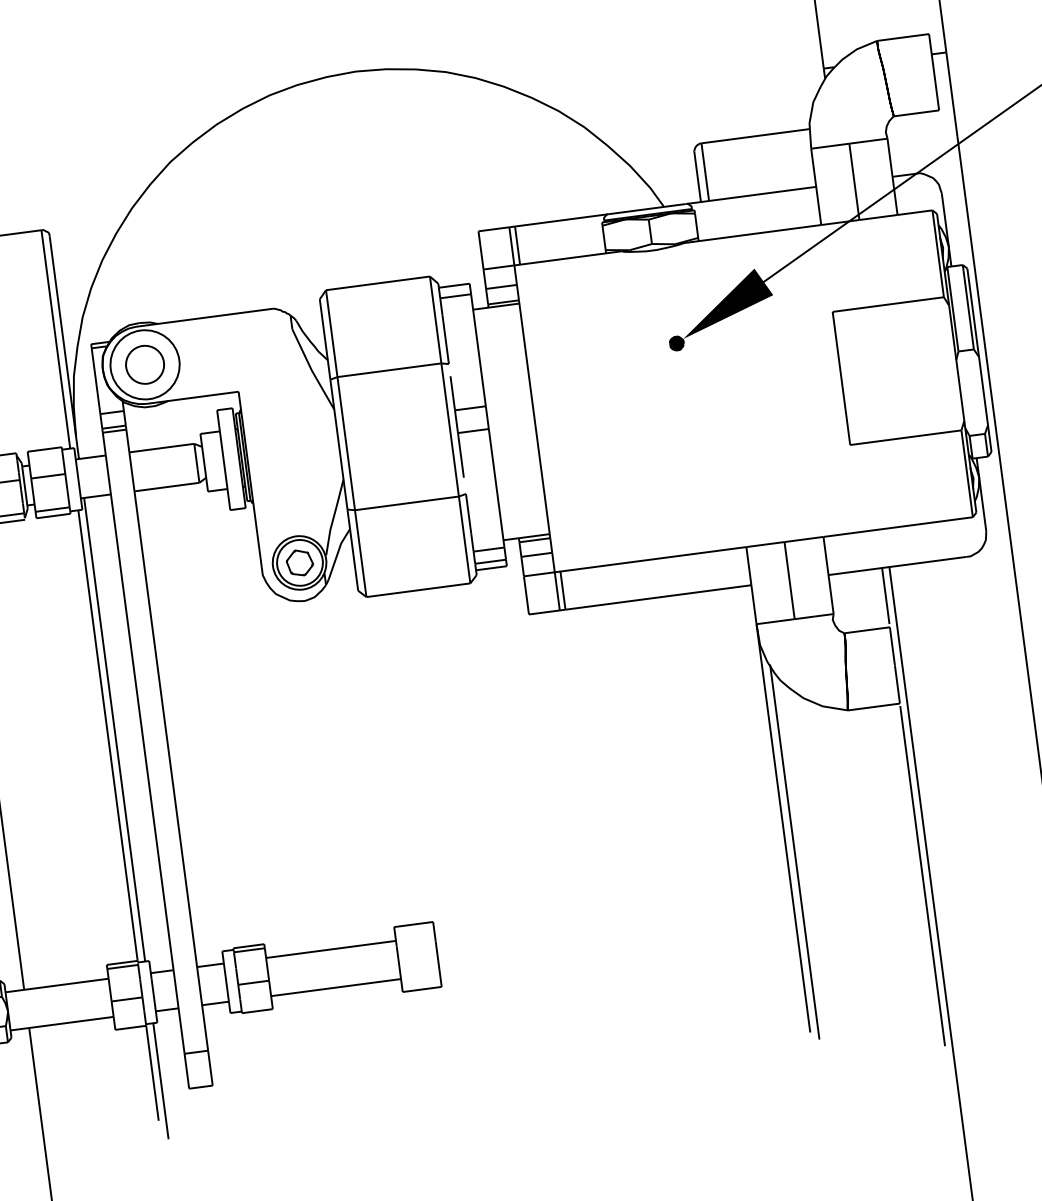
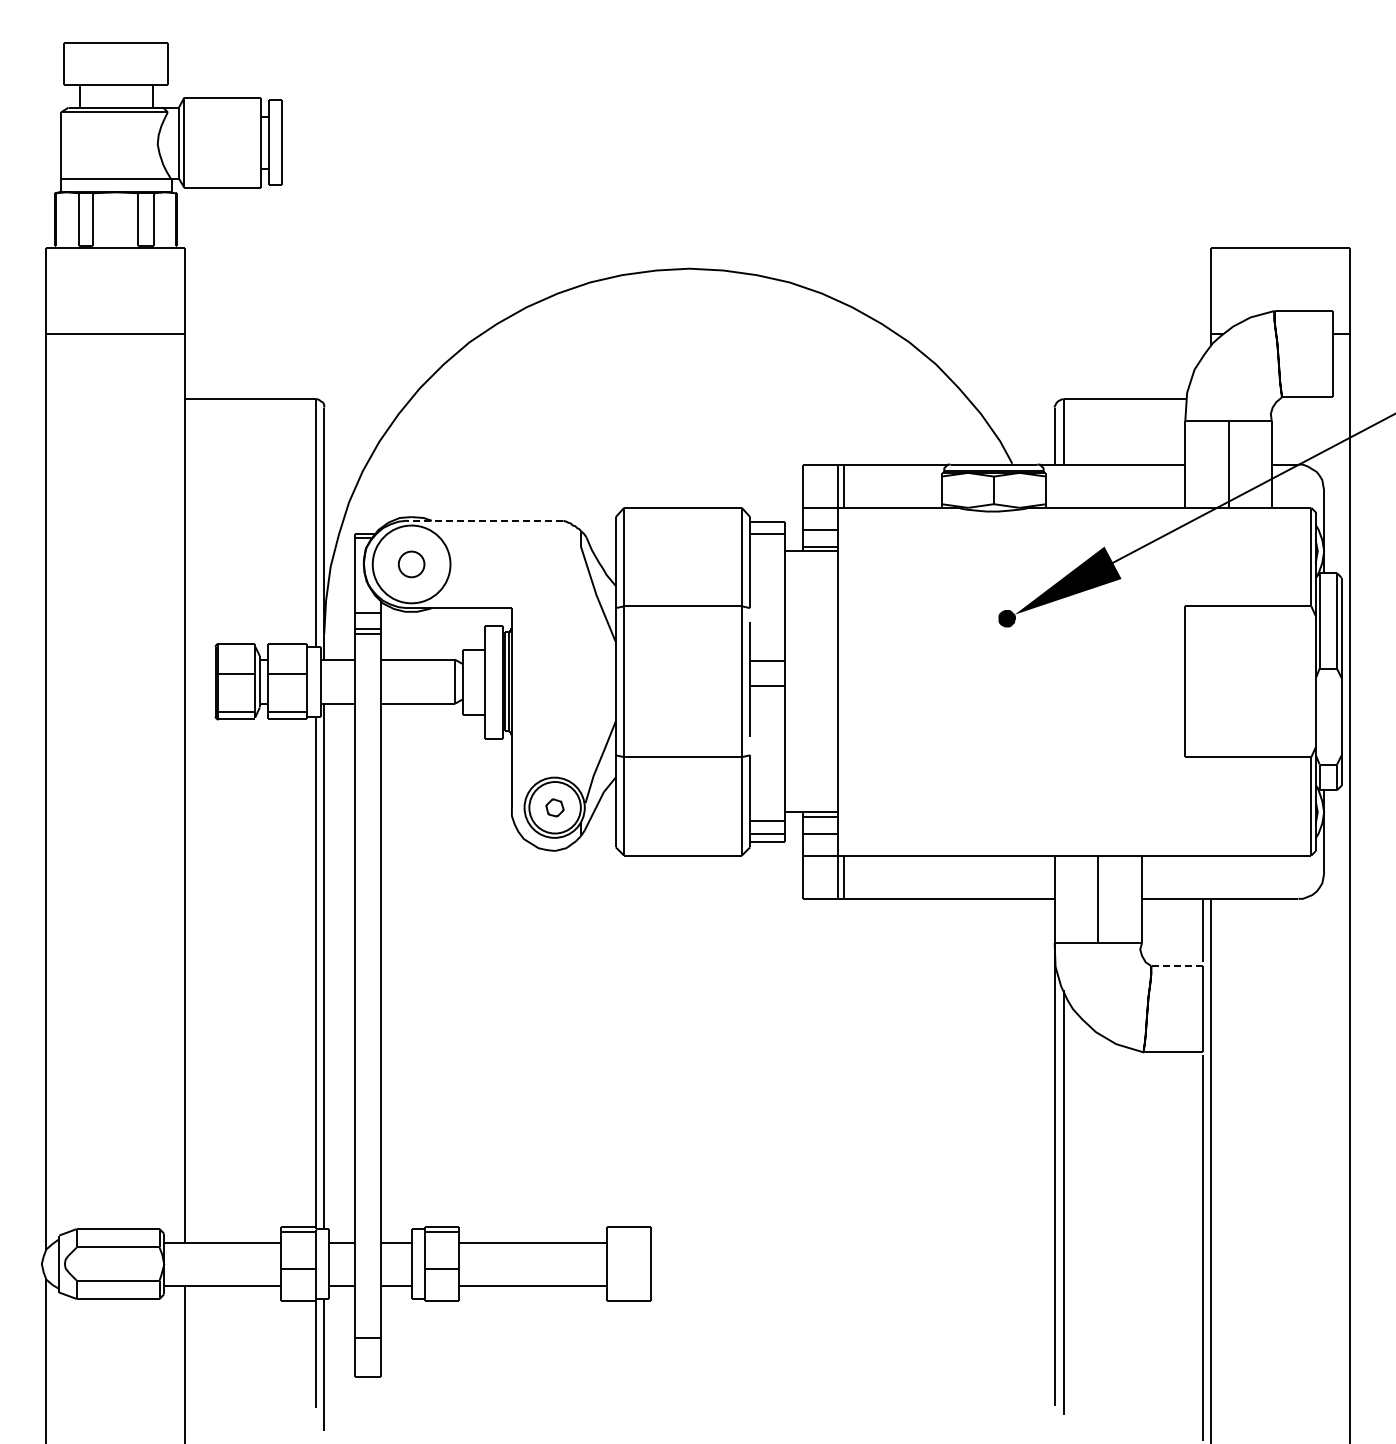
line: (204, 317) -> (484, 520), solid -> dashed
circle: (144, 364) -> (411, 564), size x0.6
part: (299, 562) -> (554, 807), size x0.6
line: (867, 629) -> (1177, 965), solid -> dashed

